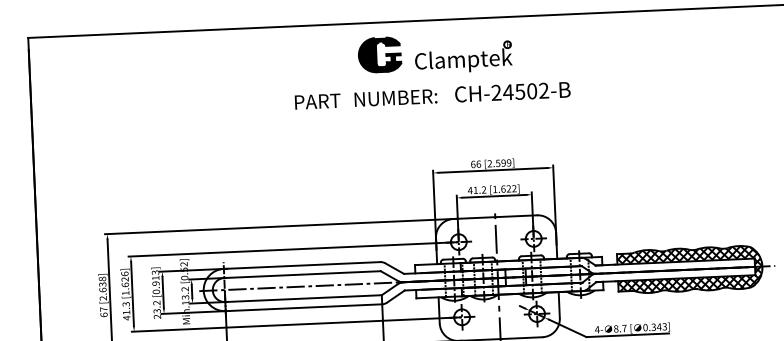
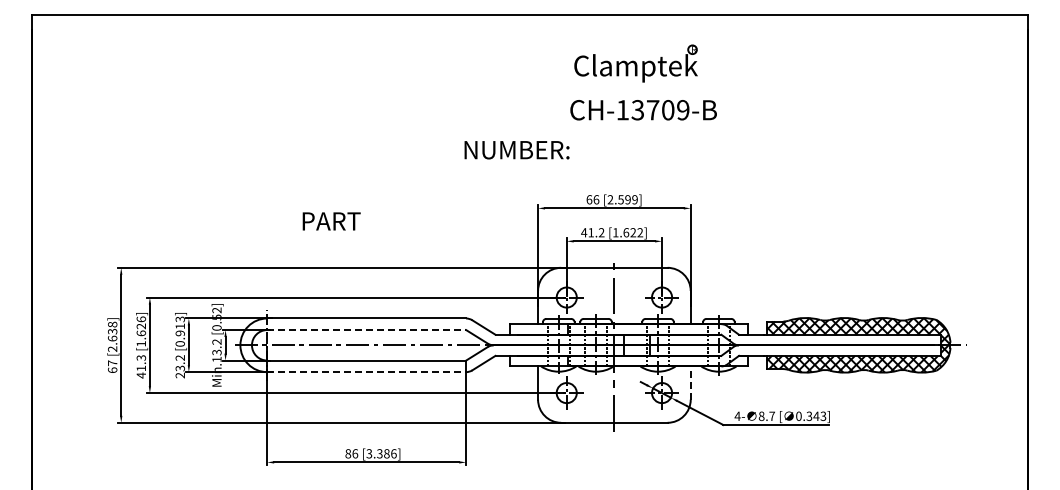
part: (379, 54) -> (476, 55), removed
part: (463, 57) -> (635, 63), moved
text: (519, 92) -> (652, 110), CH-24502-B -> CH-13709-B
text: (395, 98) -> (516, 150), moved
text: (317, 101) -> (331, 221), moved
line: (303, 274) -> (367, 330), solid -> dashed
line: (559, 305) -> (690, 383), solid -> dashed
line: (304, 307) -> (367, 372), solid -> dashed

